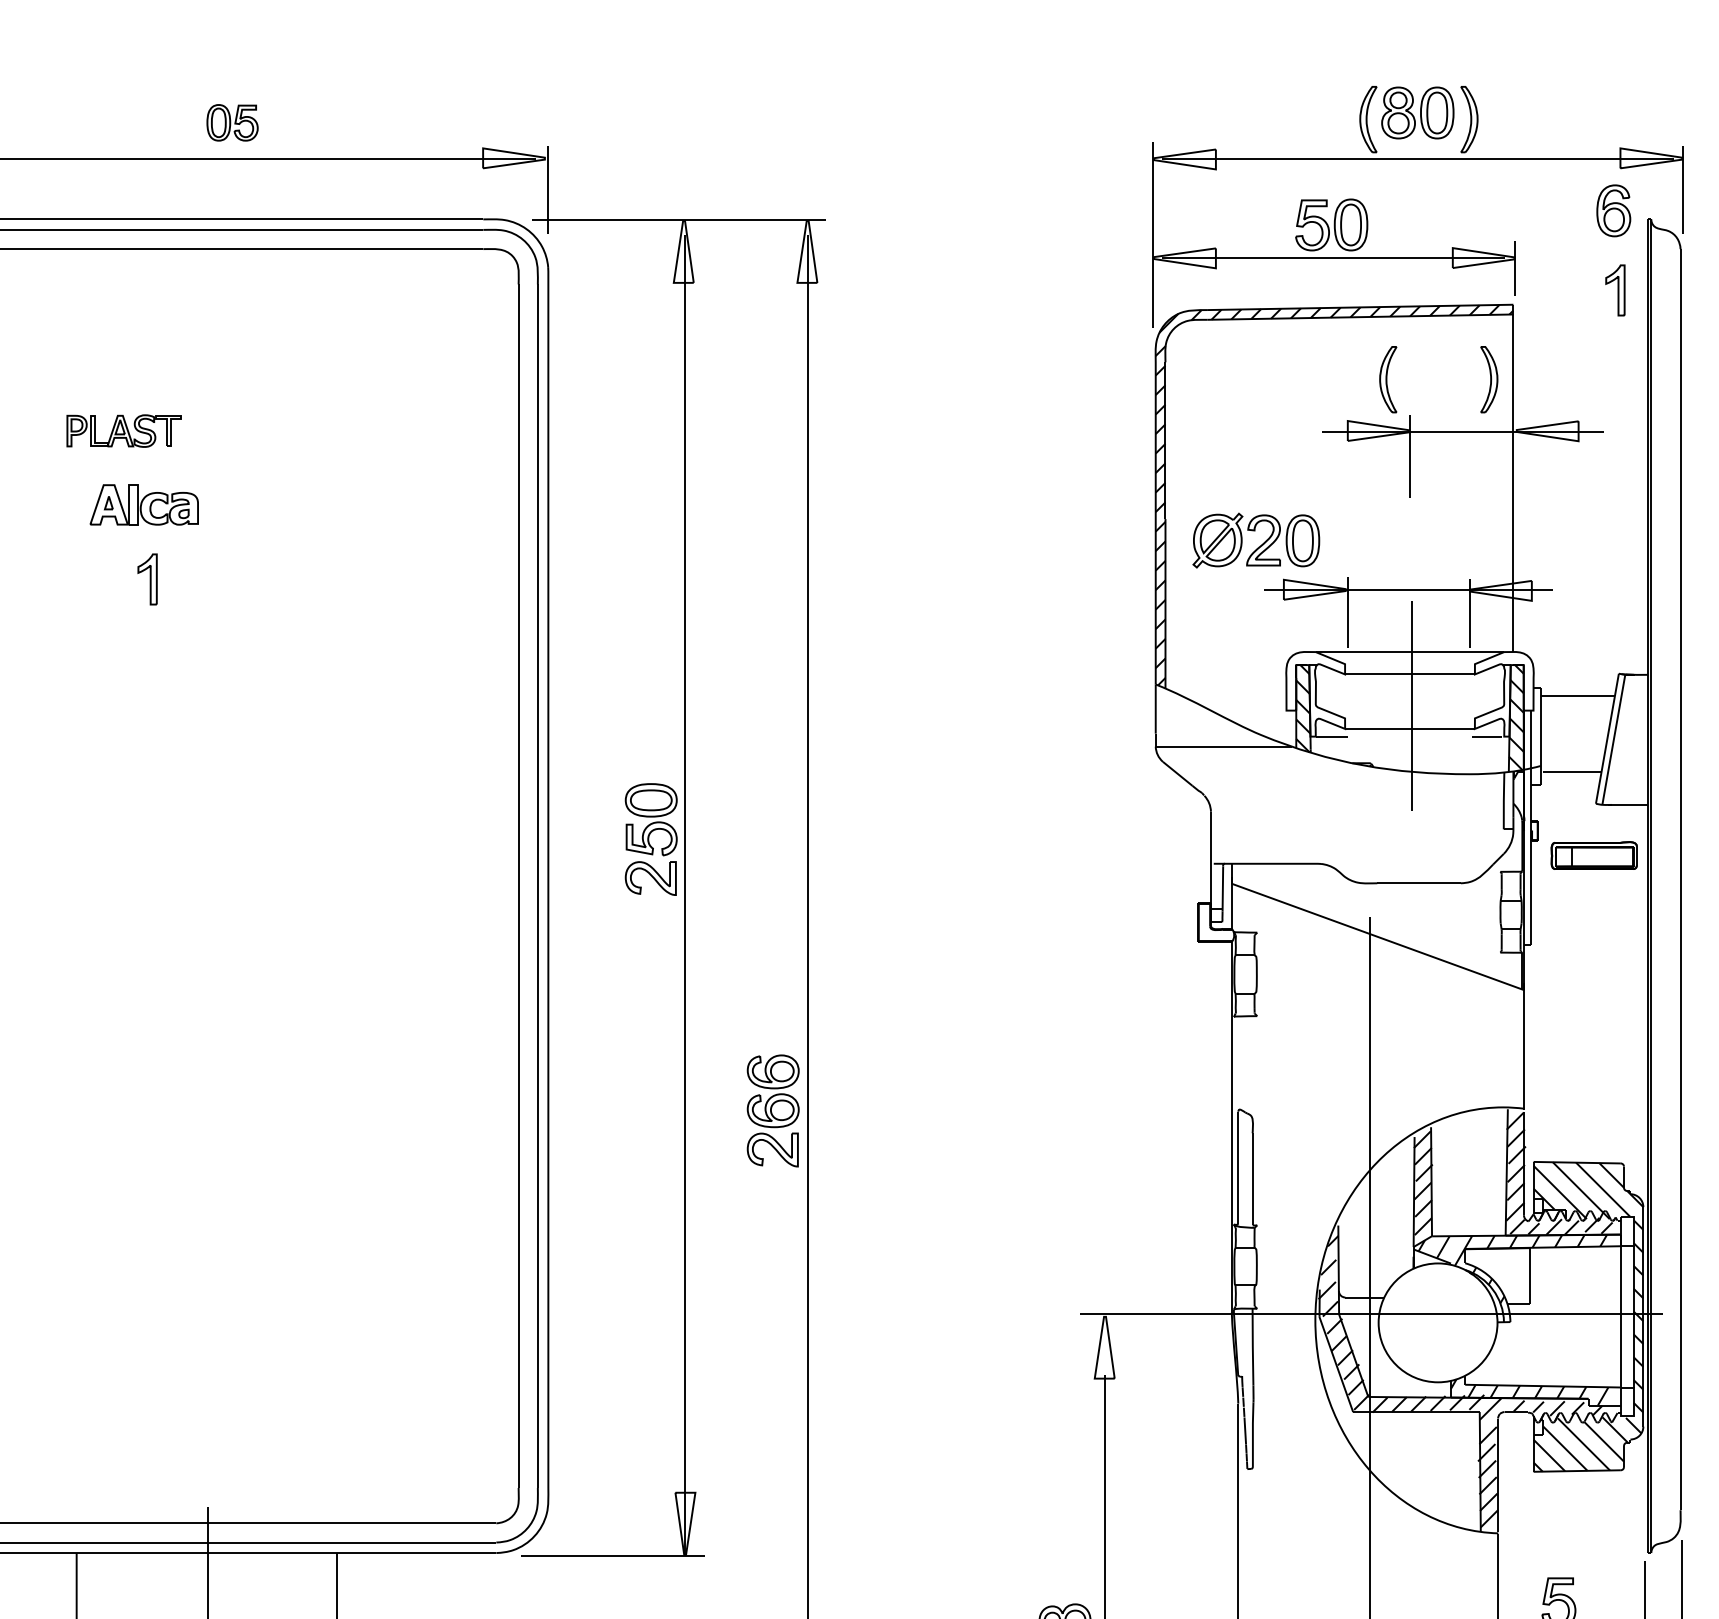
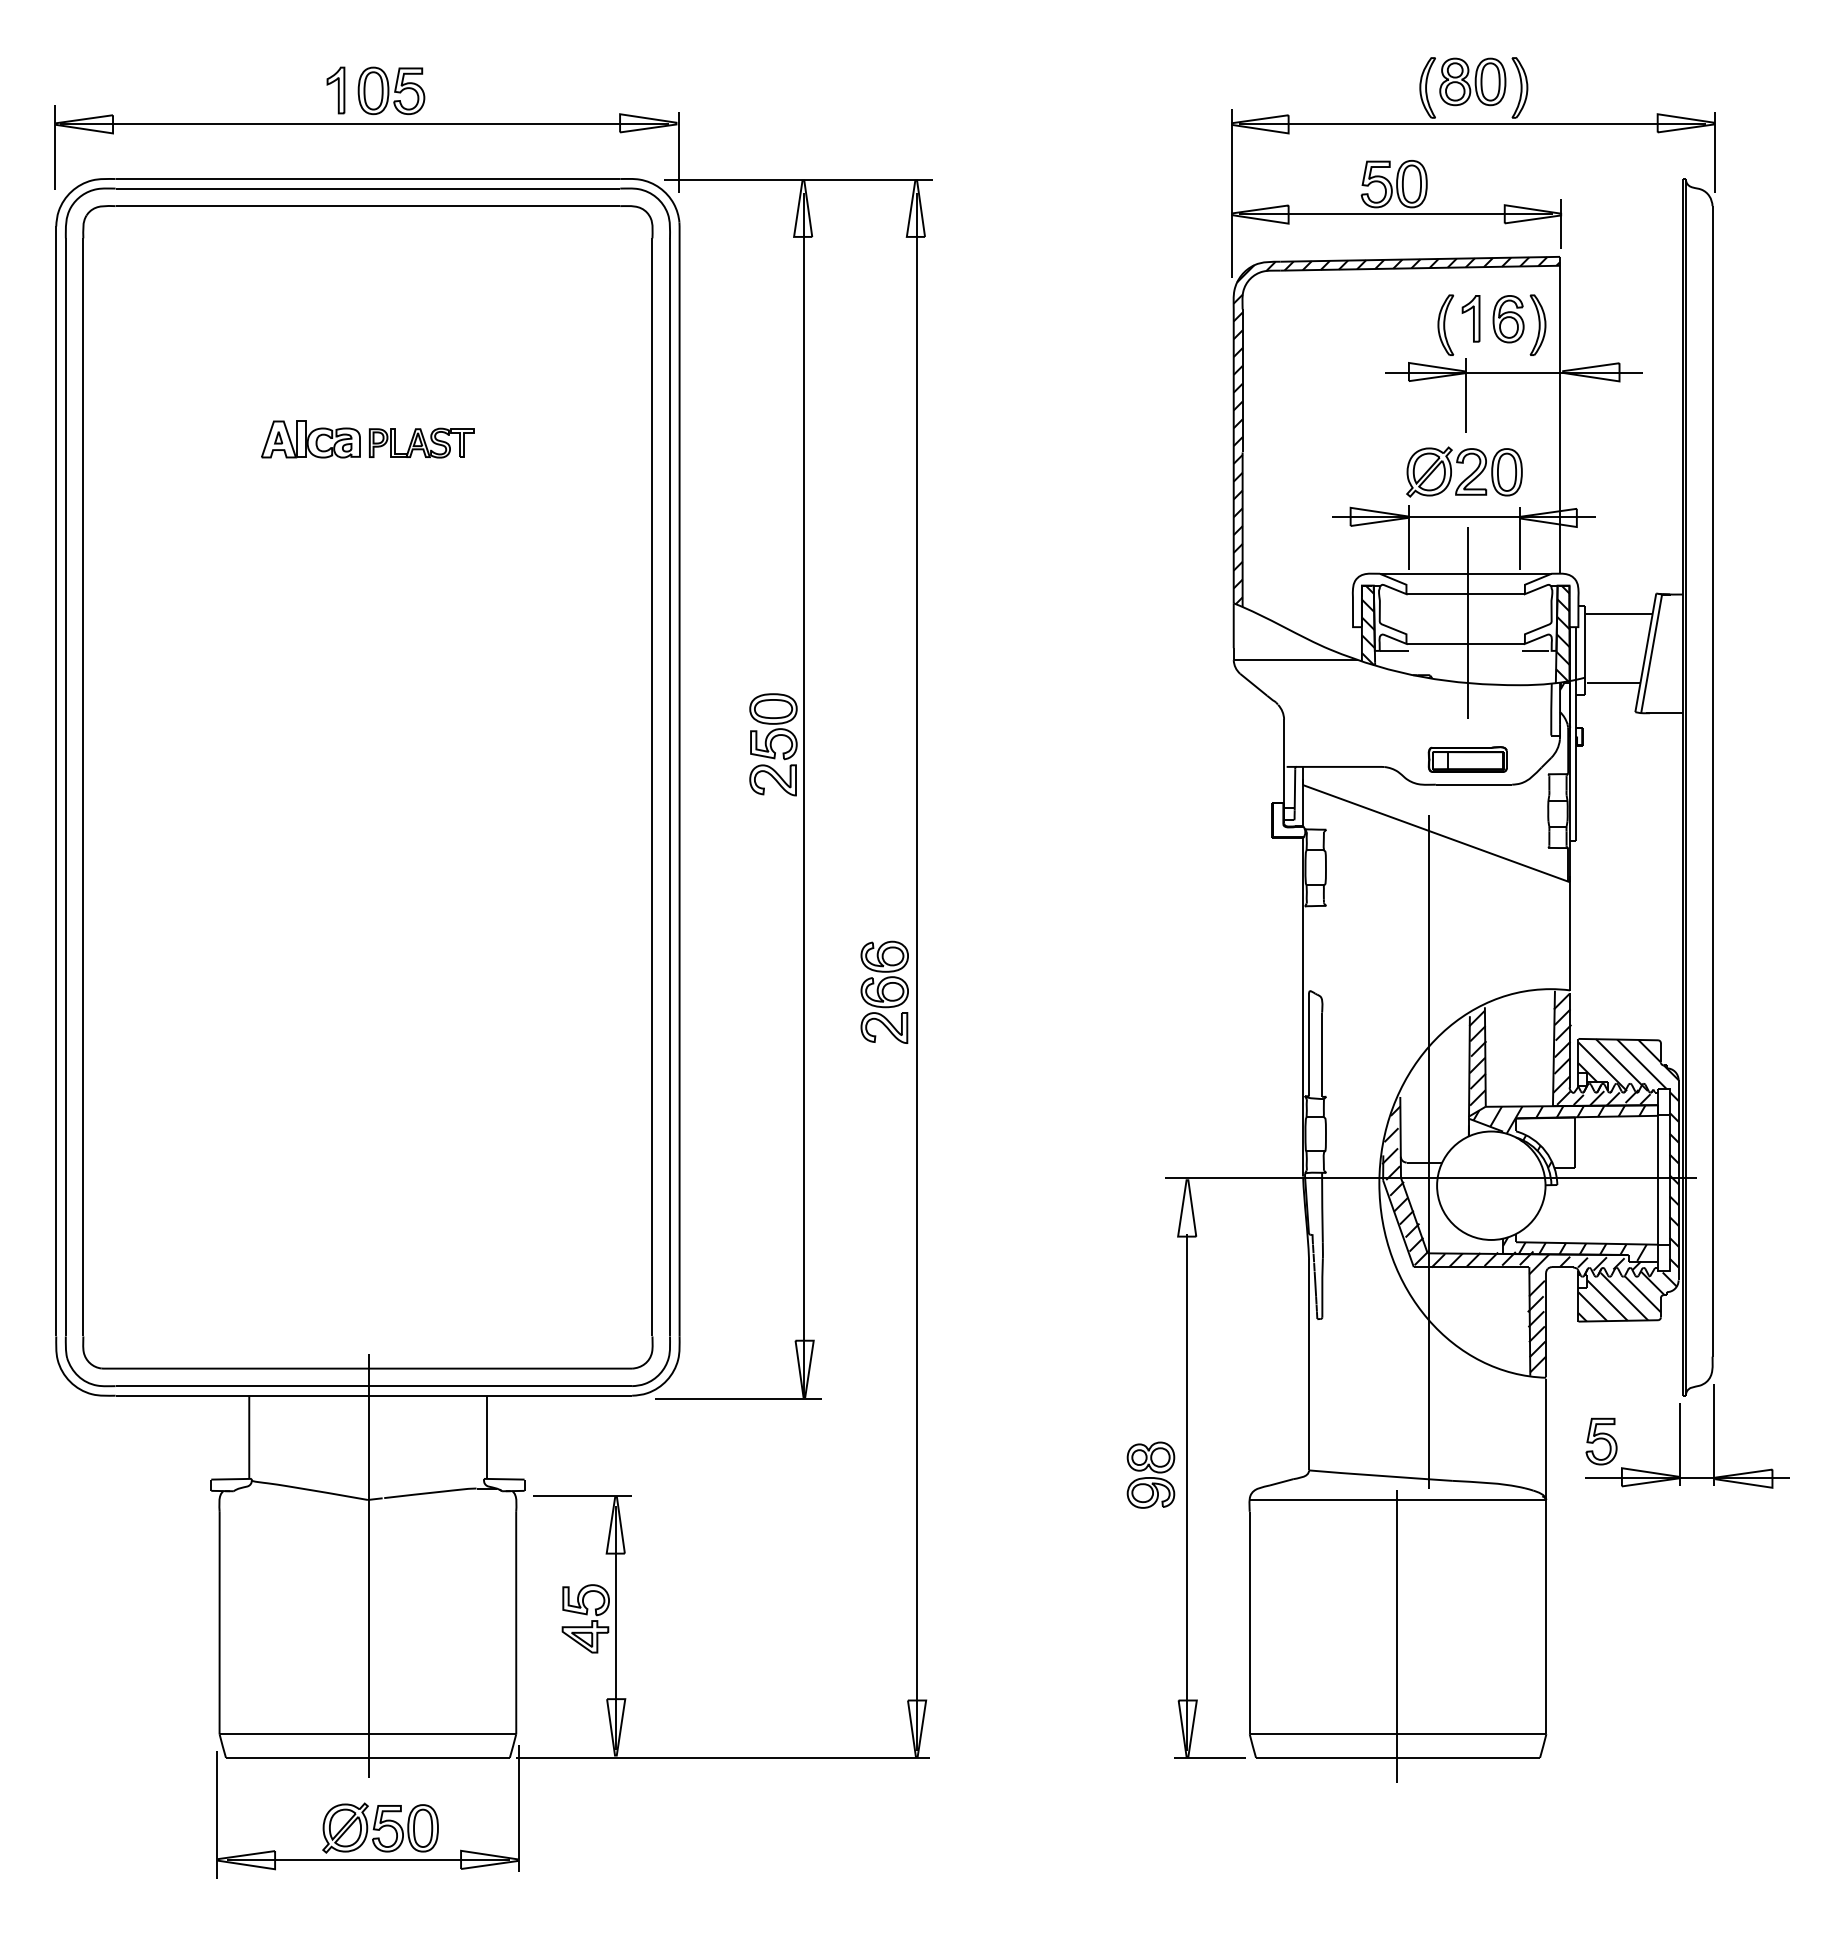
part: (232, 122) -> (391, 90), size x1.43
part: (1613, 211) -> (1508, 319), moved
part: (1614, 290) -> (1470, 318), moved
part: (124, 430) -> (421, 442), moved
part: (1256, 539) -> (1464, 471), moved
part: (147, 579) -> (335, 90), moved
part: (1593, 855) -> (1467, 759), moved

